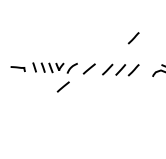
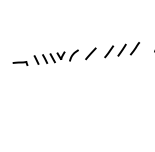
line: (133, 38) -> (130, 17), removed
line: (62, 86) -> (66, 74), removed

